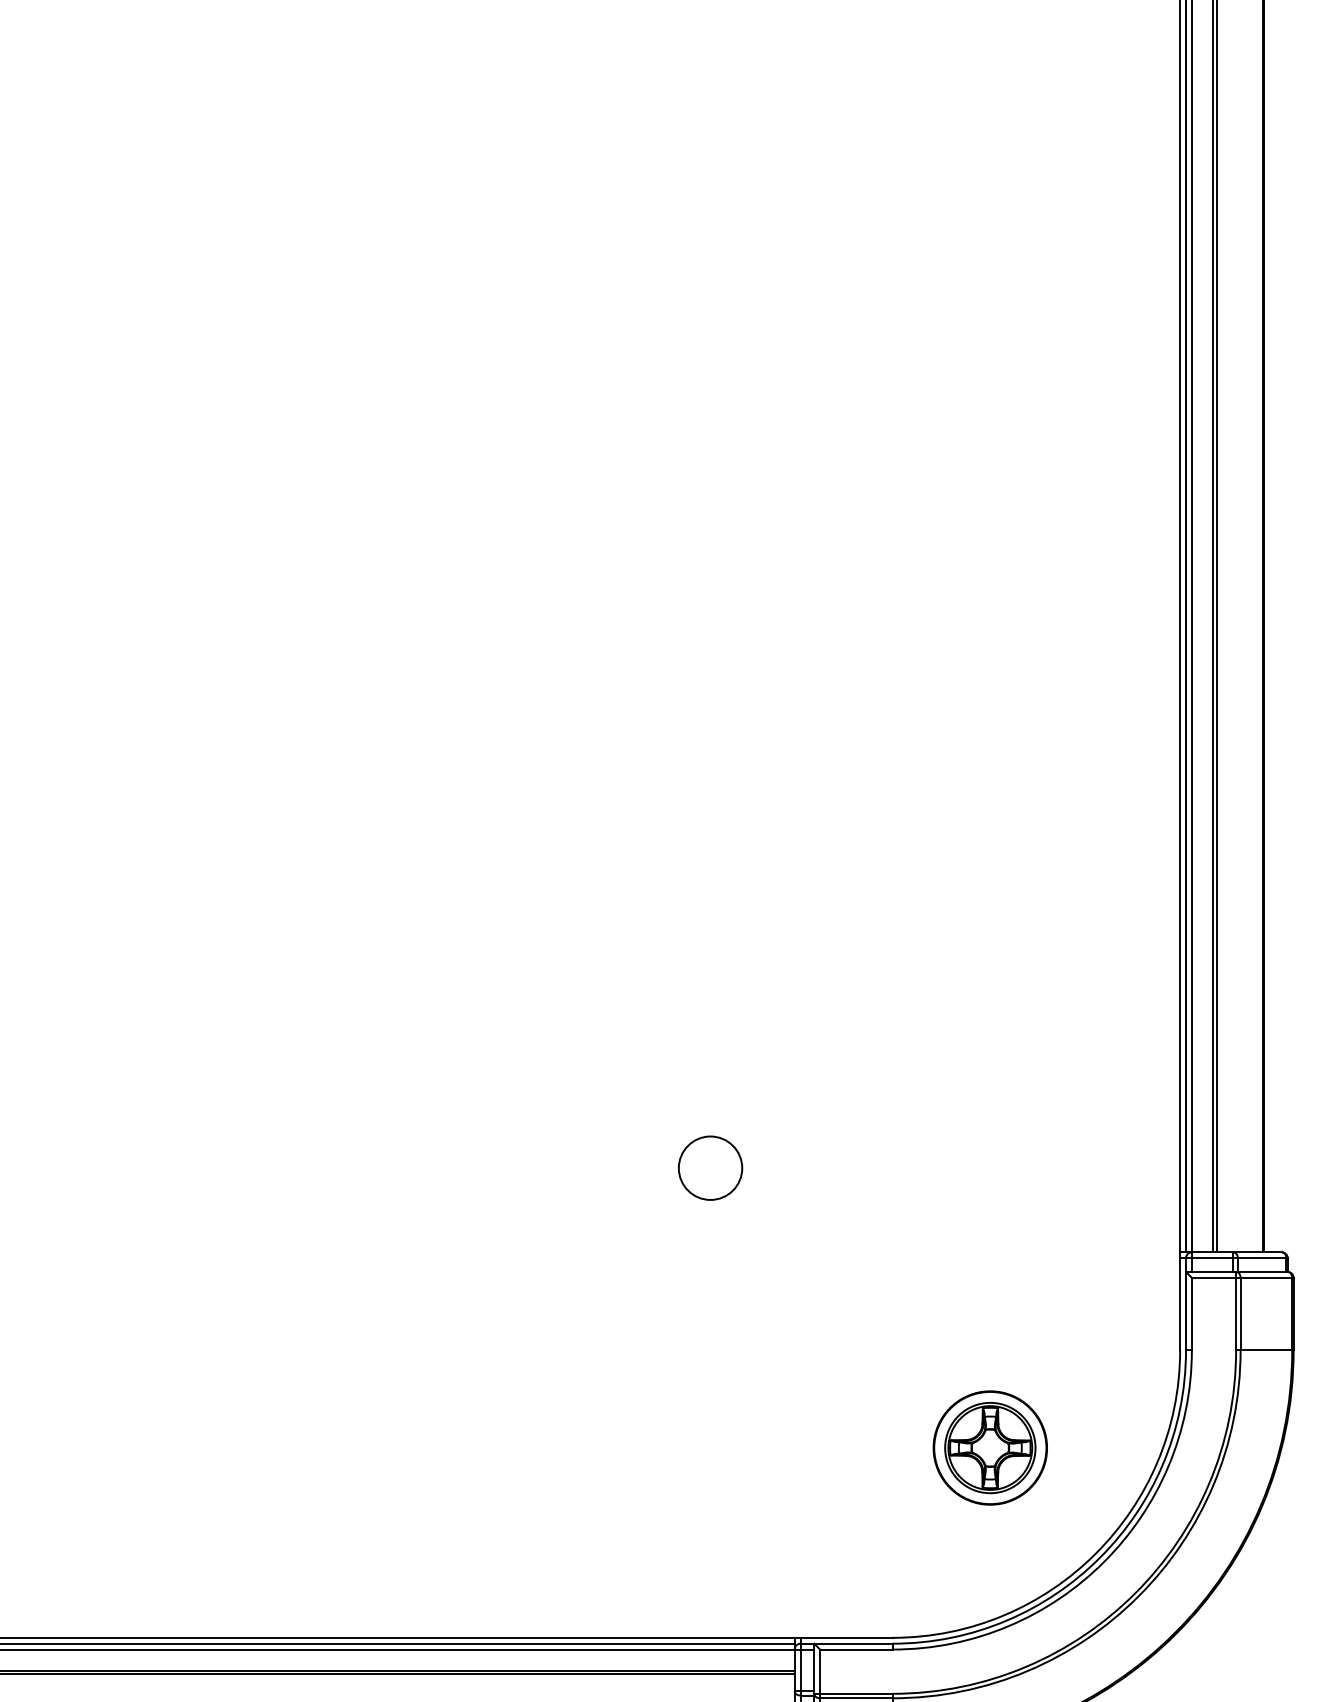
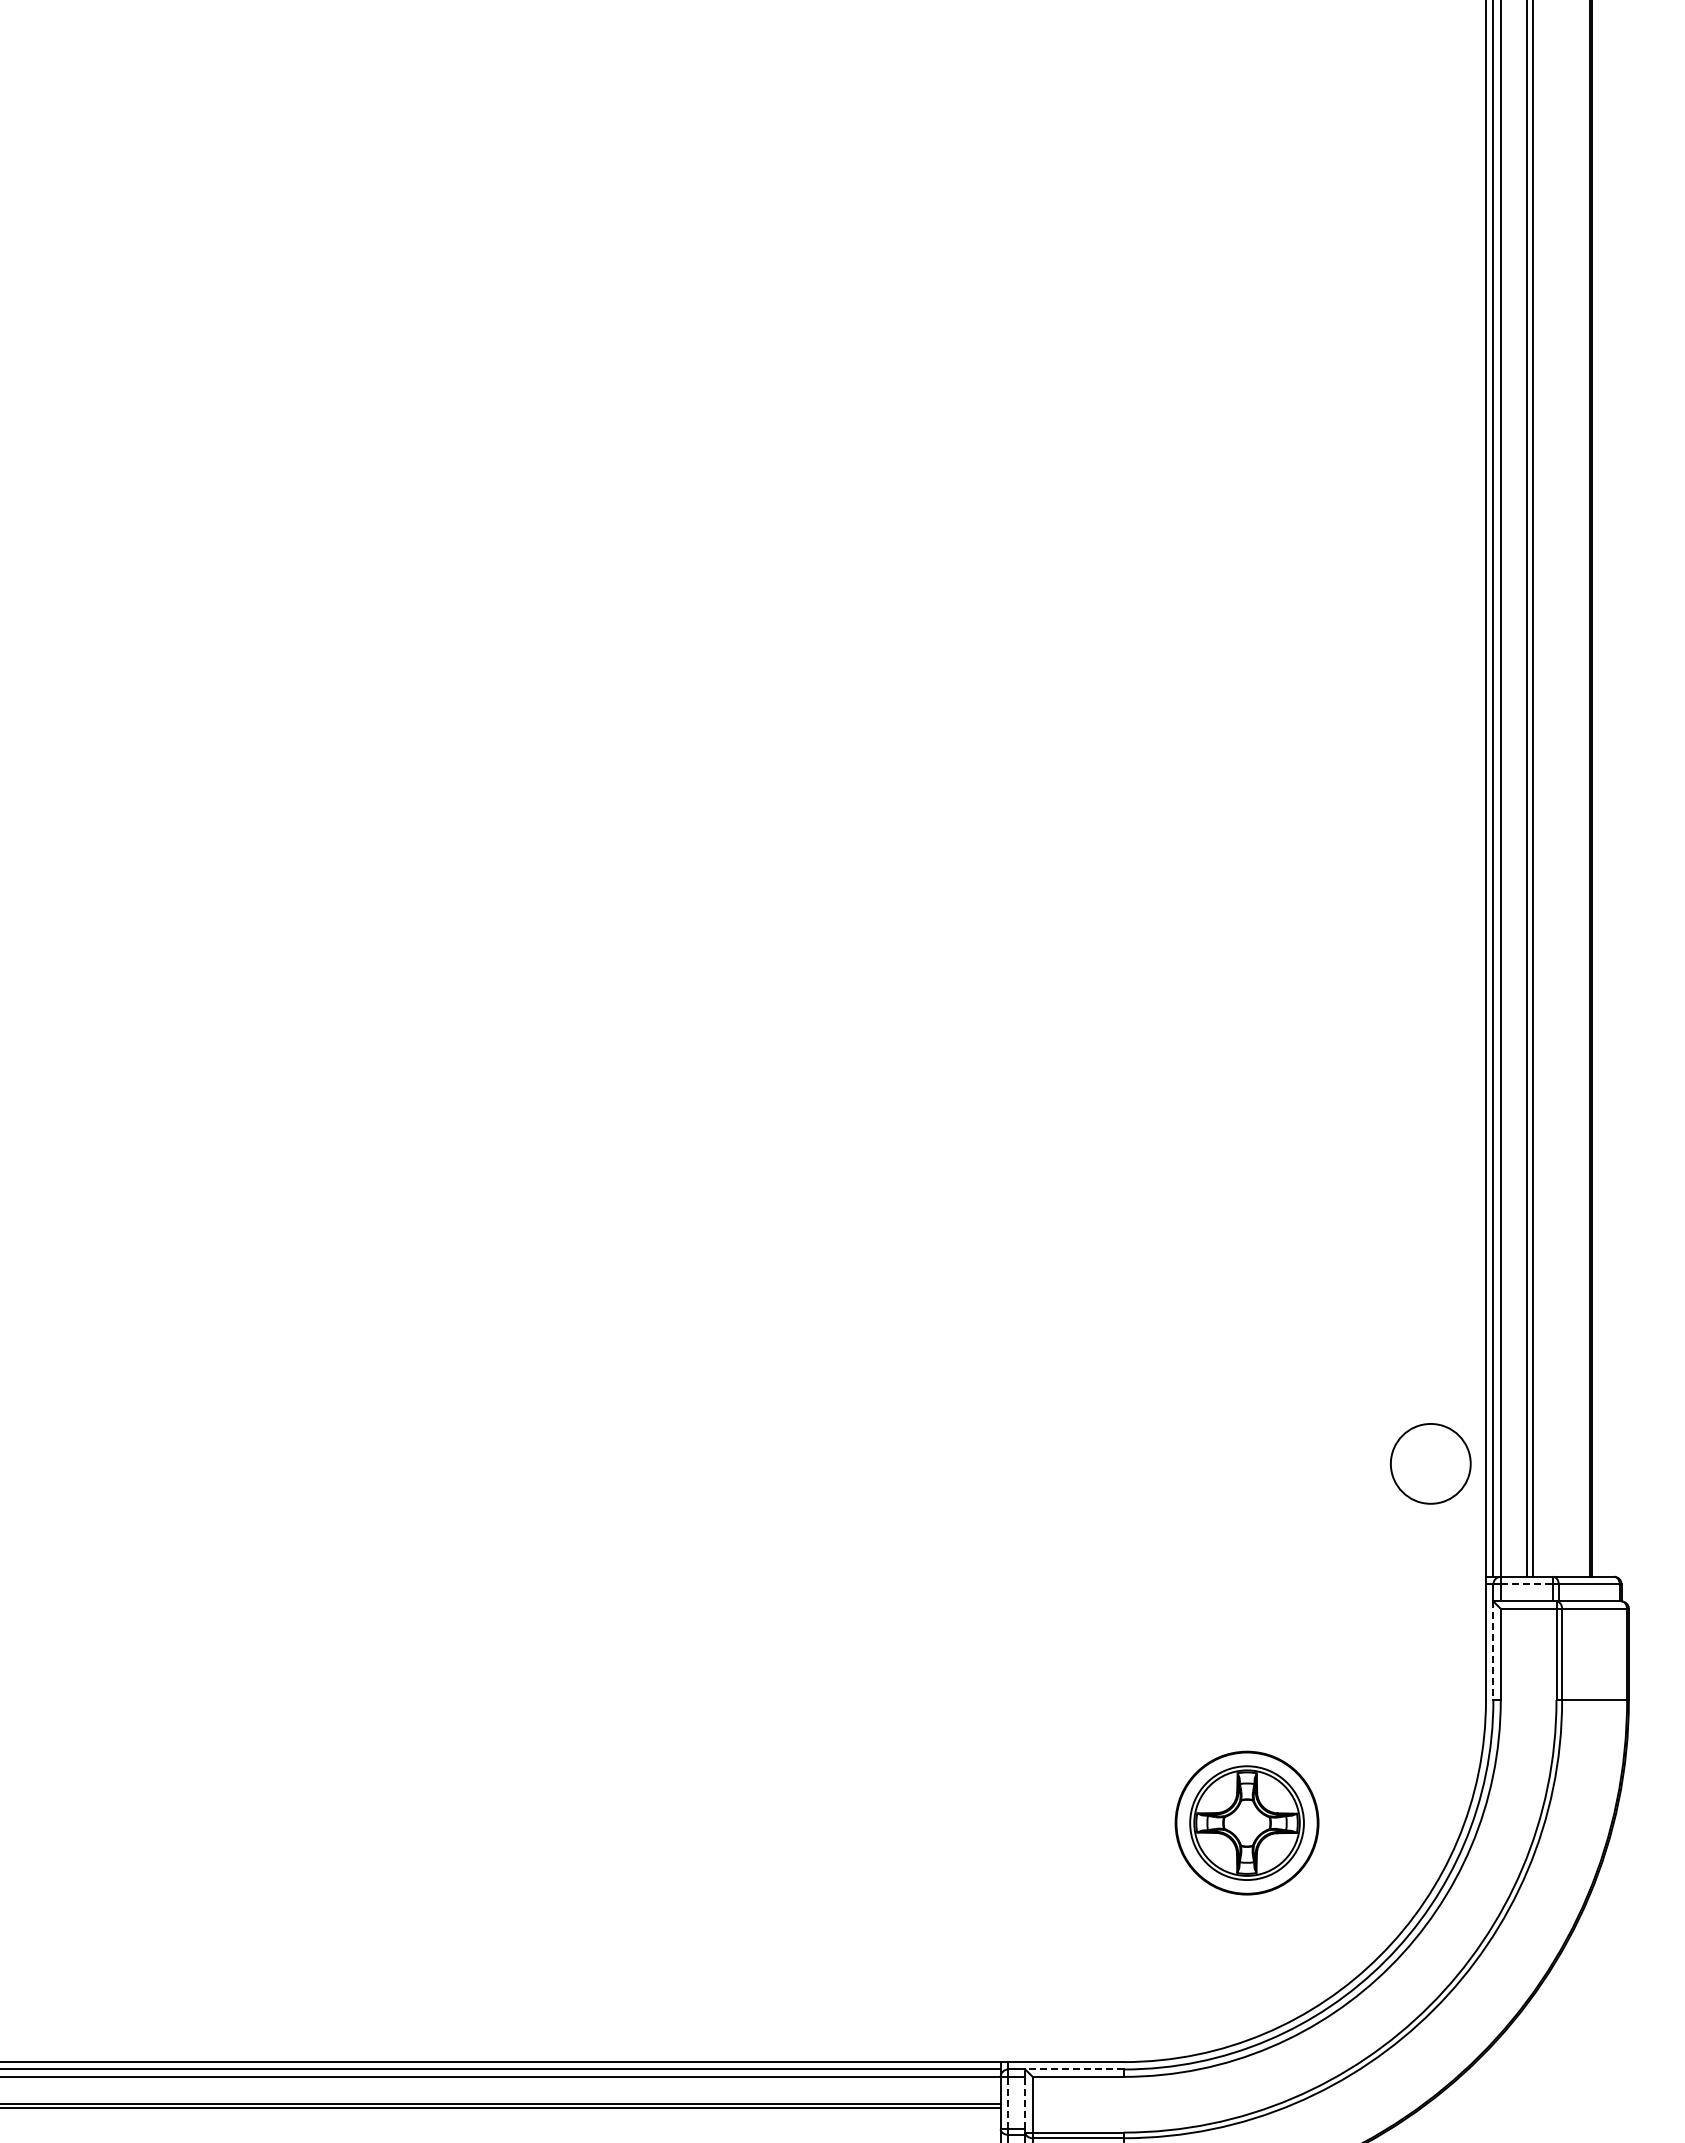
circle: (710, 1167) -> (1430, 1463), moved
line: (1213, 1258) -> (1527, 1584), solid -> dashed
line: (1186, 1311) -> (1493, 1651), solid -> dashed
line: (853, 1643) -> (1074, 2069), solid -> dashed
line: (800, 1669) -> (1008, 2102), solid -> dashed
line: (814, 1669) -> (1025, 2102), solid -> dashed

